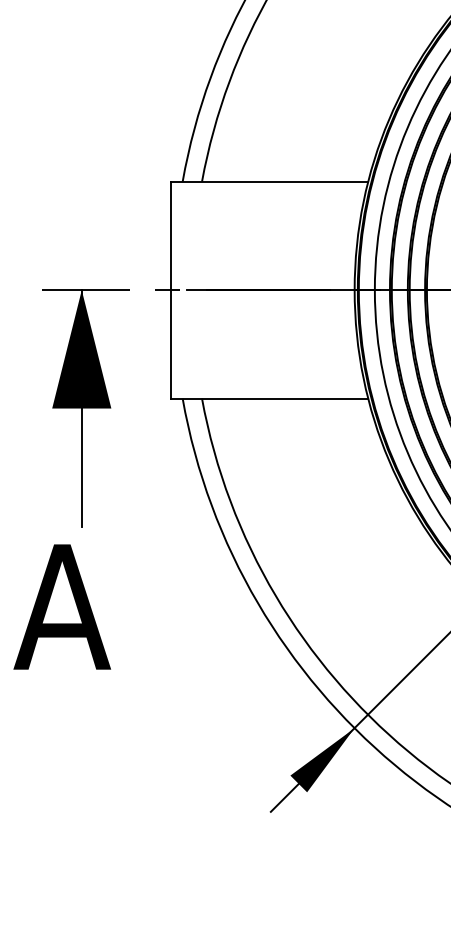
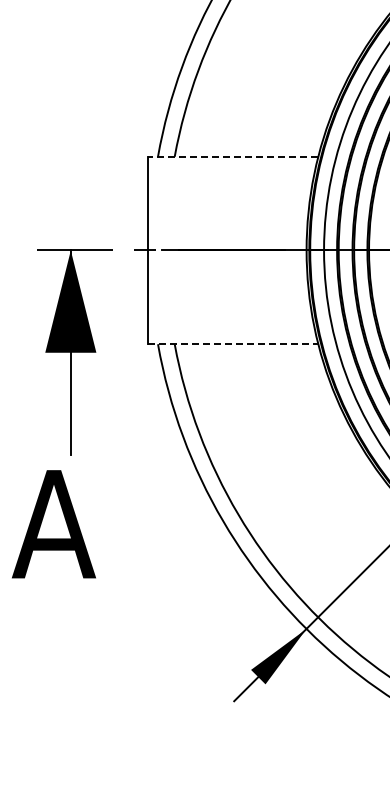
line: (268, 181) -> (232, 156), solid -> dashed
line: (270, 398) -> (233, 344), solid -> dashed

